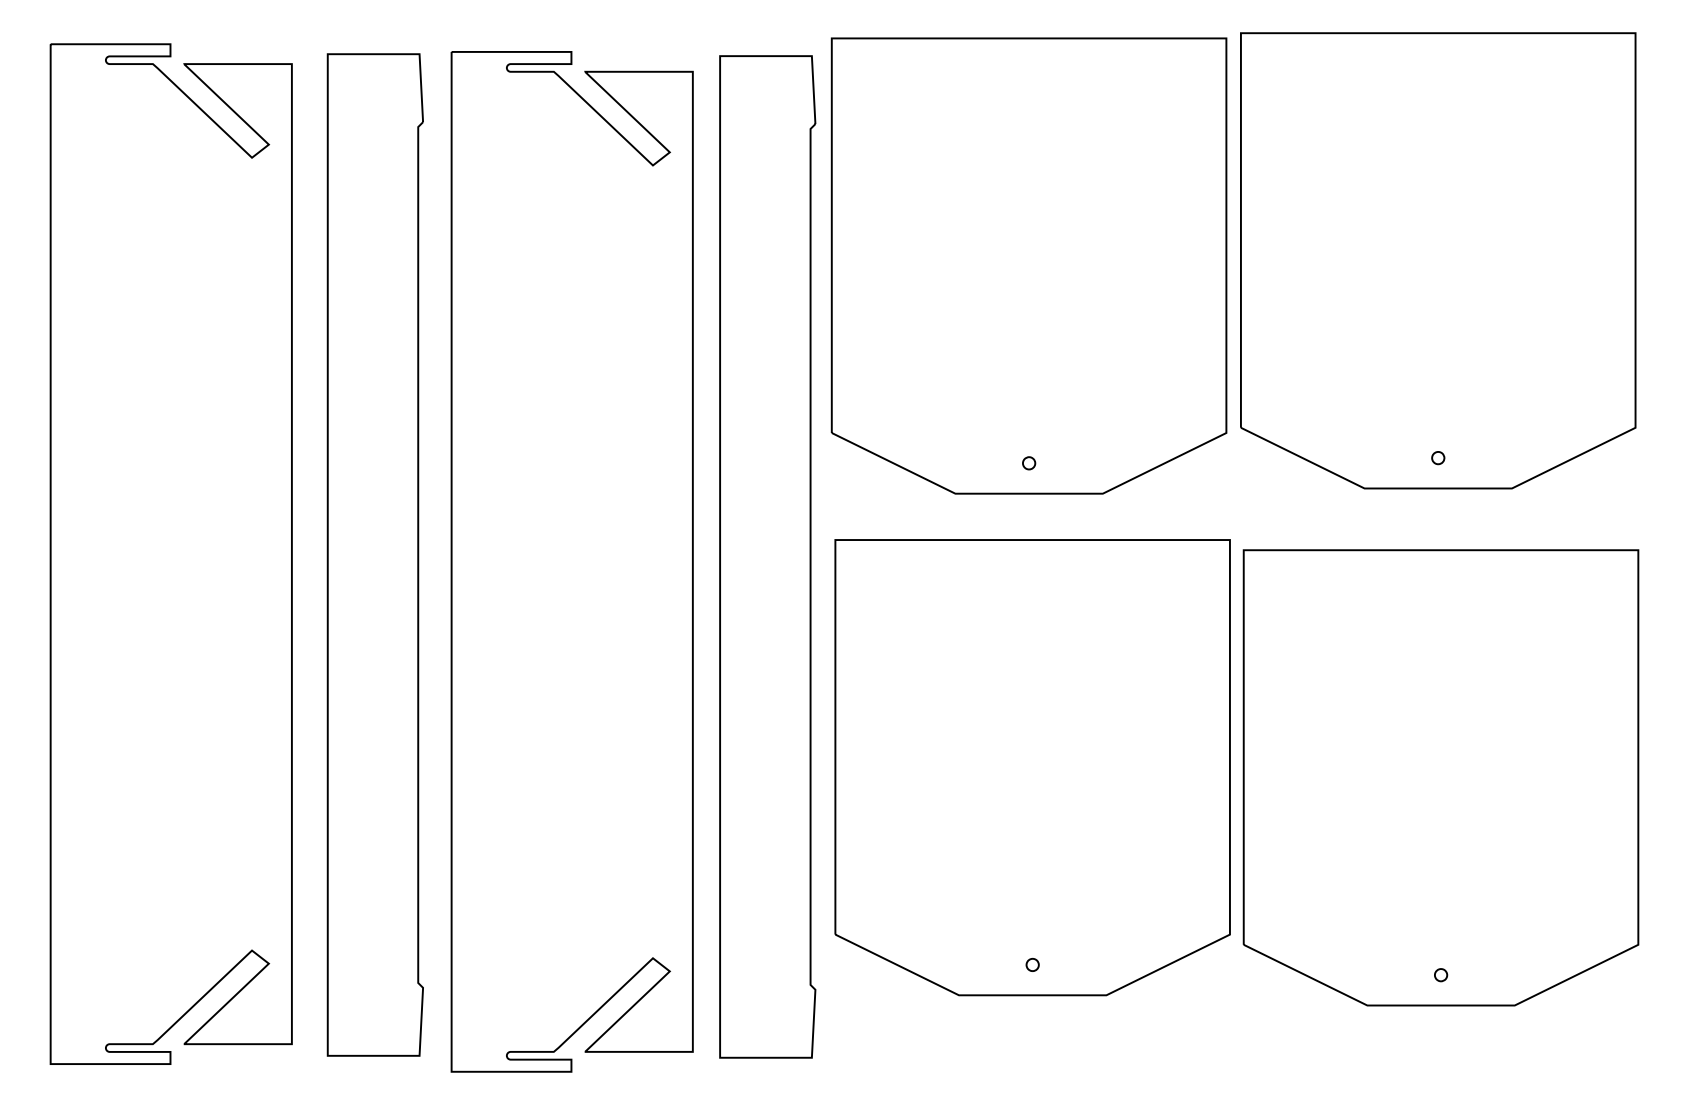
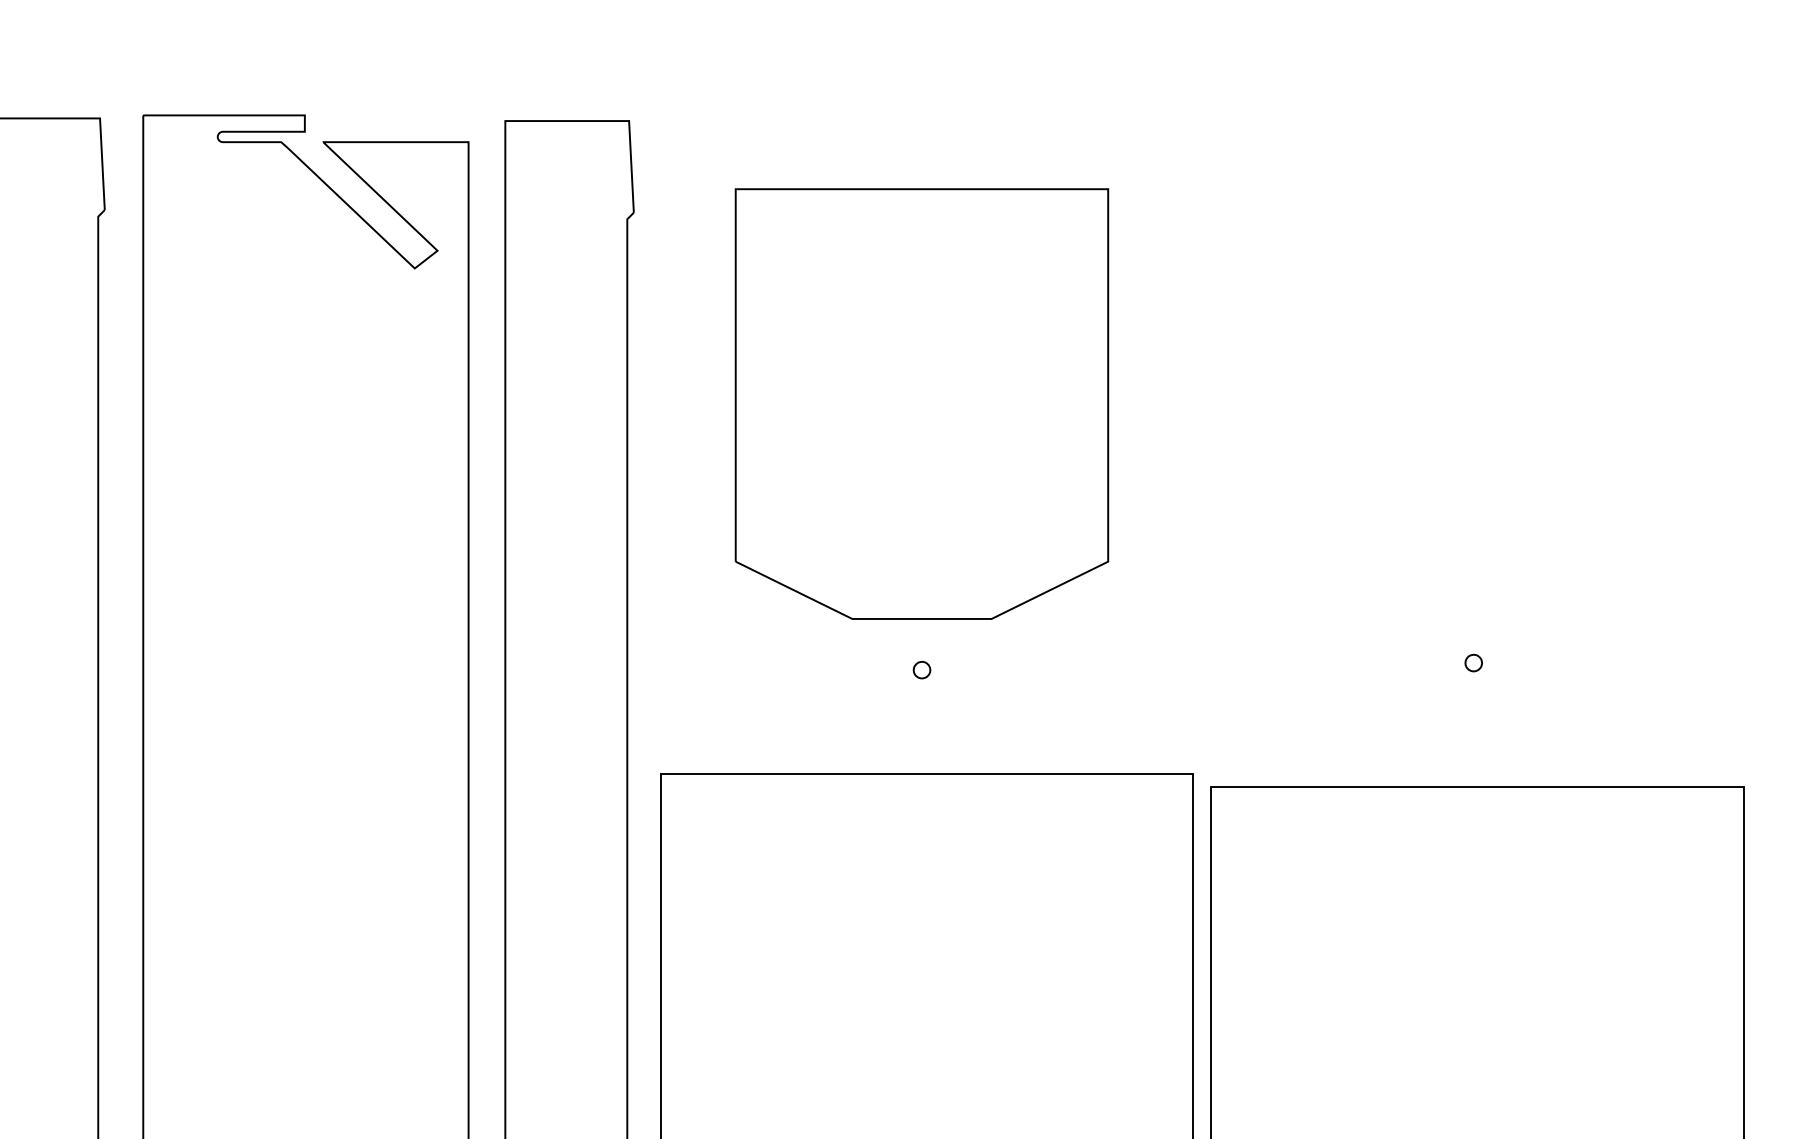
part: (1438, 260) -> (1474, 396), removed
part: (1028, 265) -> (921, 403), size x0.7

